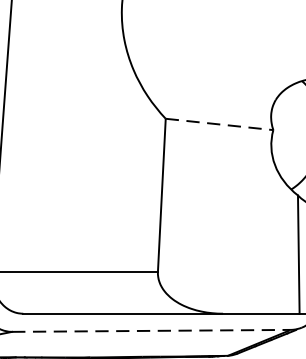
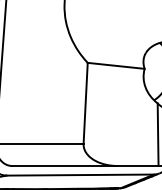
line: (220, 123) -> (116, 65), dashed -> solid
line: (152, 331) -> (80, 175), dashed -> solid

